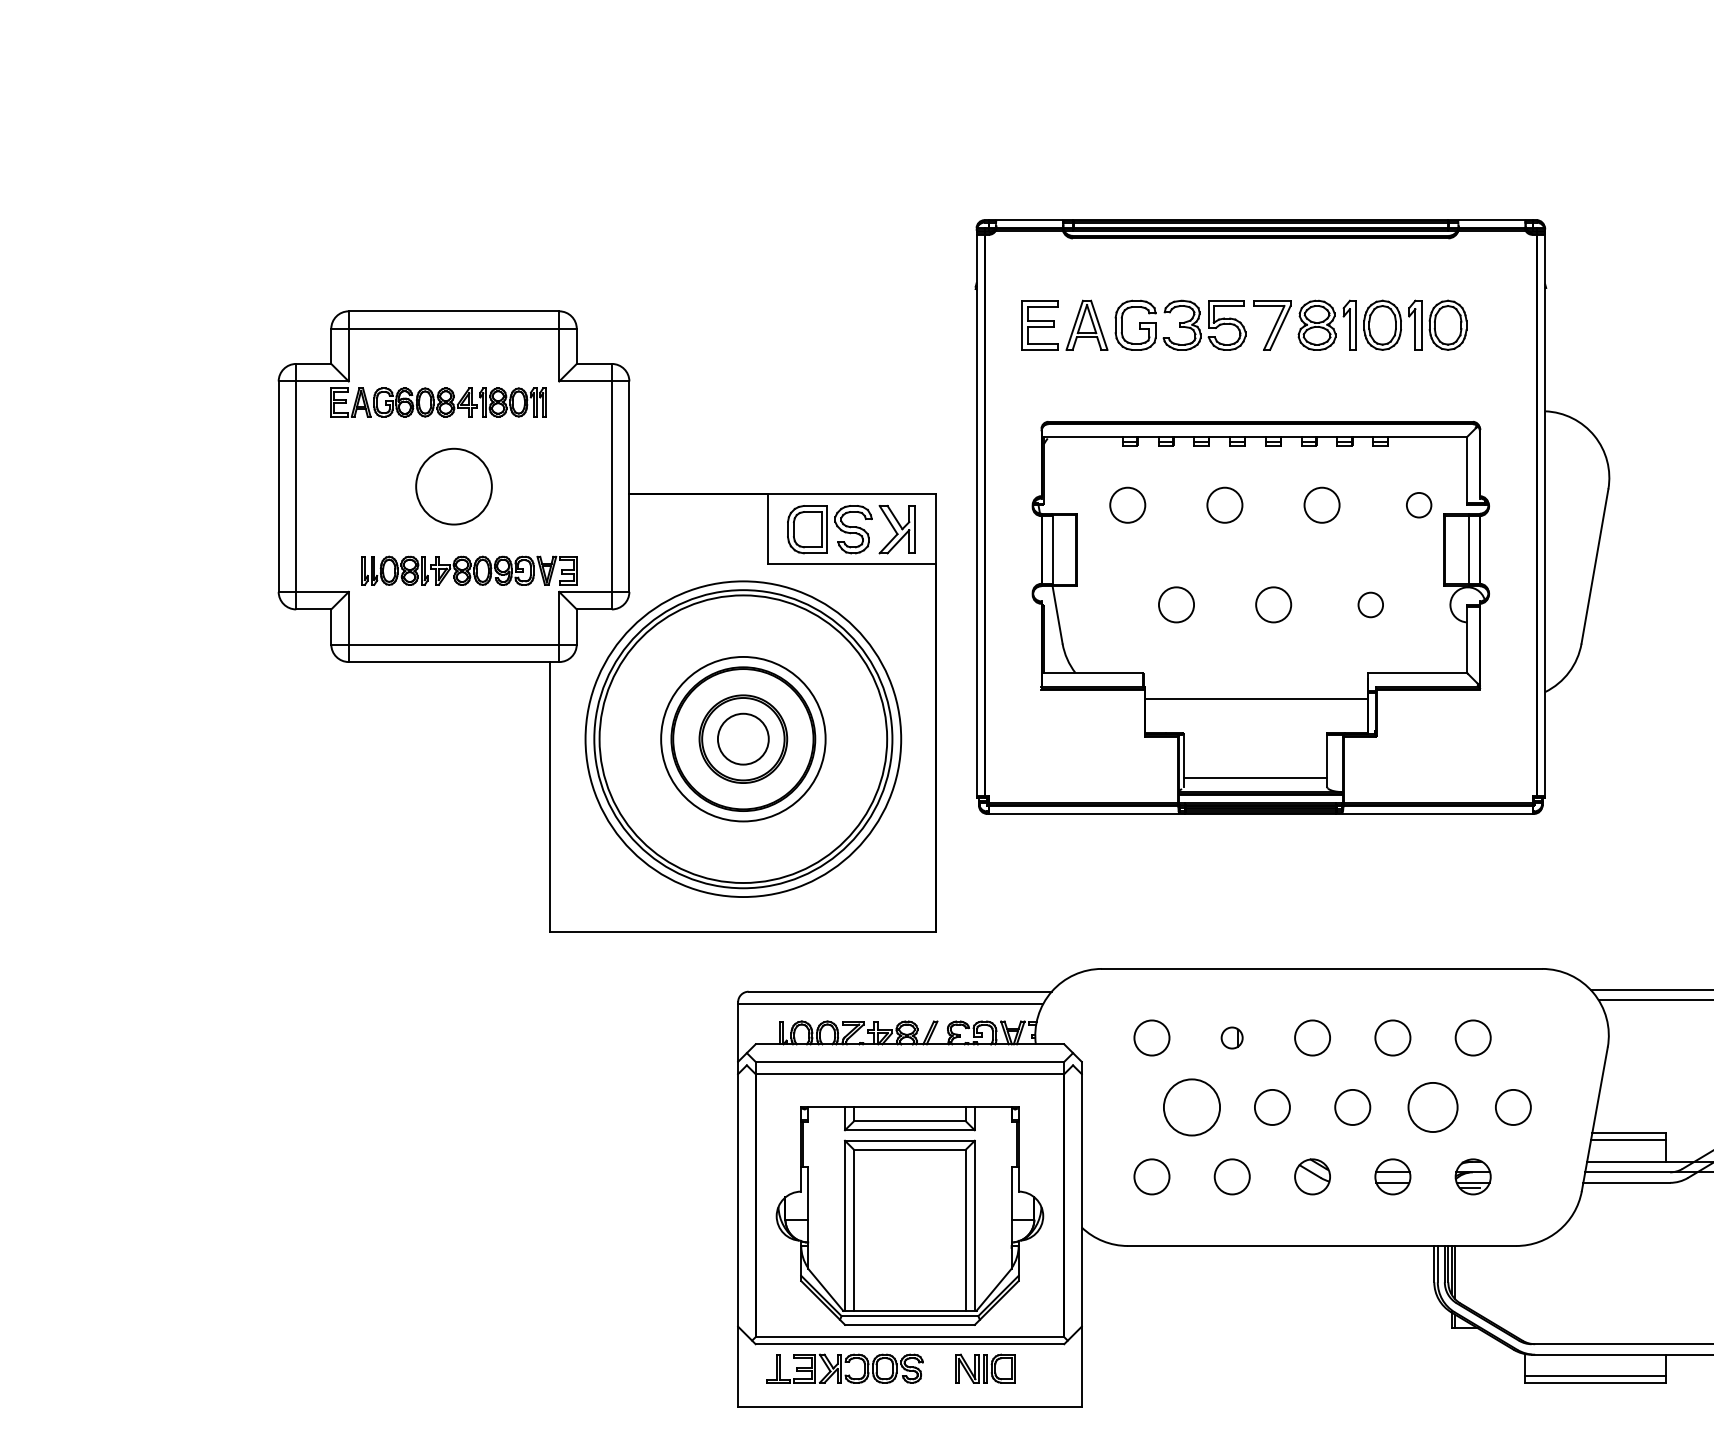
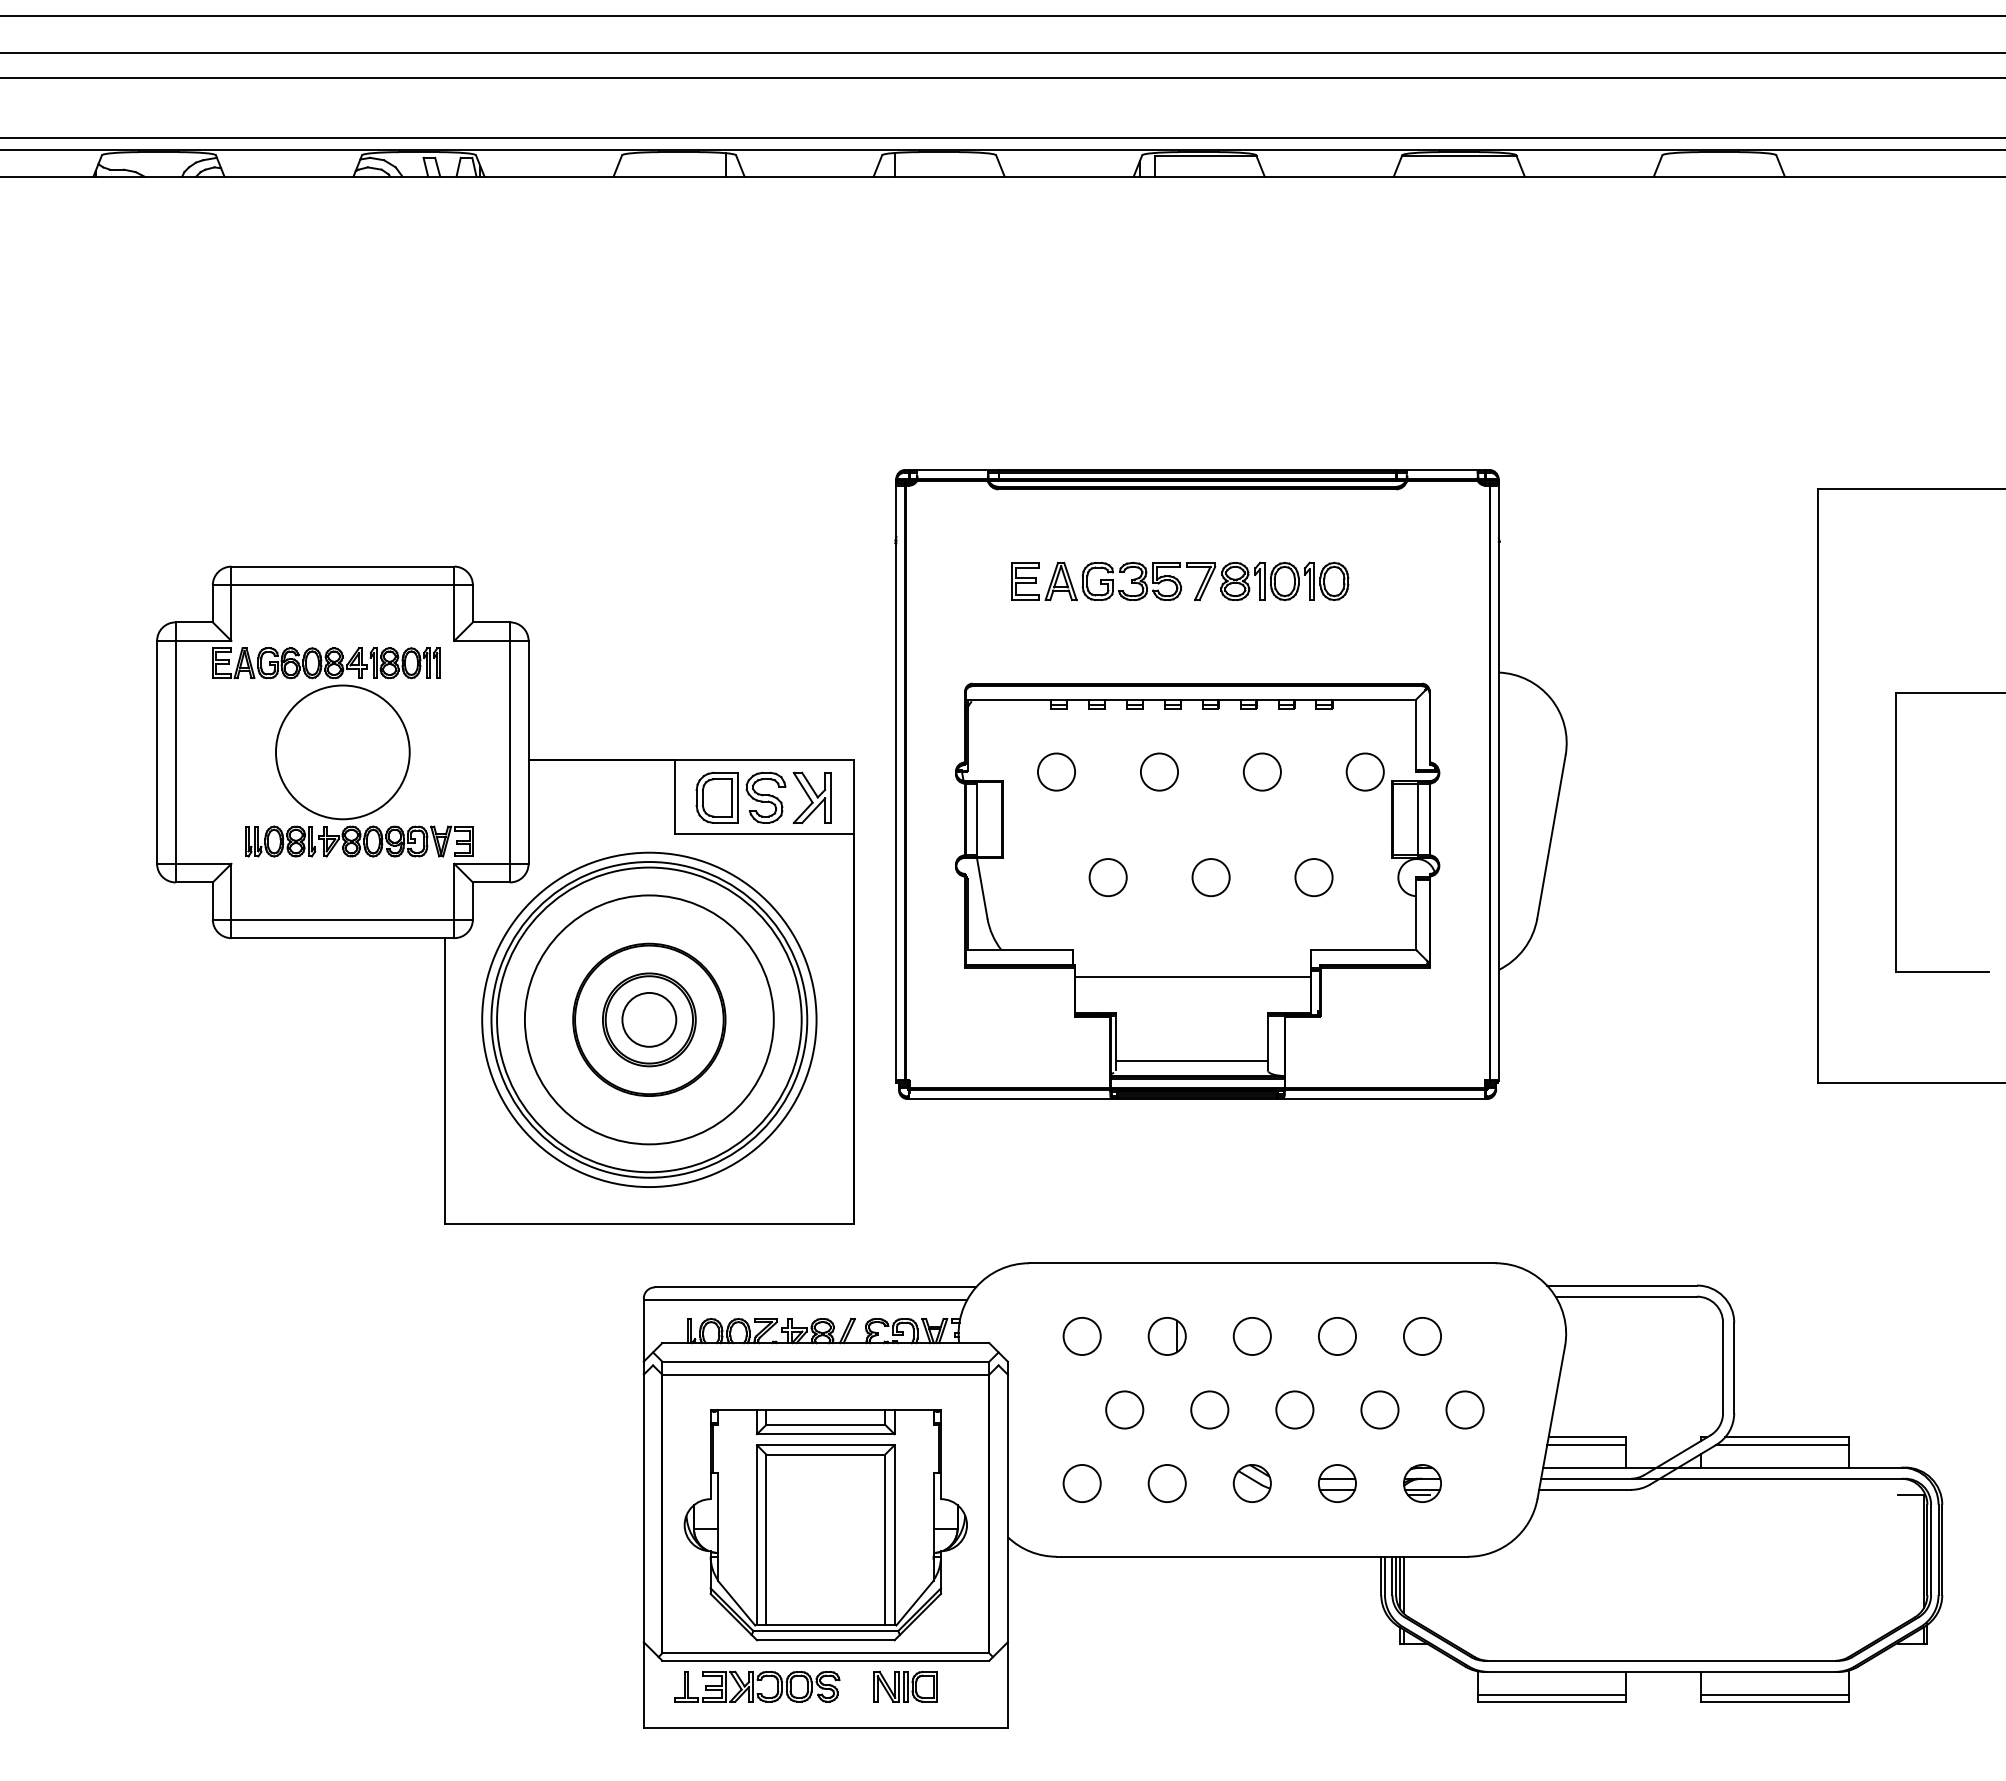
part: (1244, 325) -> (1180, 581), size x0.71
circle: (453, 486) -> (342, 752), size x1.67
circle: (1418, 504) -> (1364, 771), size x1.43
circle: (1370, 604) -> (1313, 877), size x1.43
circle: (742, 738) -> (648, 1019), size x1.43
part: (1231, 1038) -> (1166, 1336), size x1.67
circle: (1191, 1106) -> (1124, 1409), size x0.62
circle: (1432, 1106) -> (1379, 1409), size x0.71

